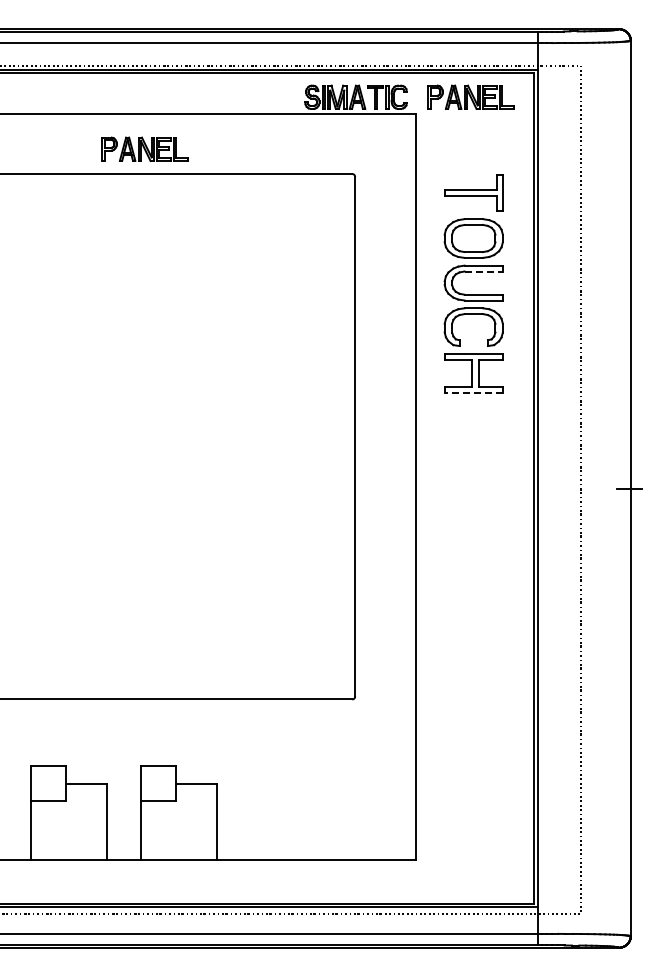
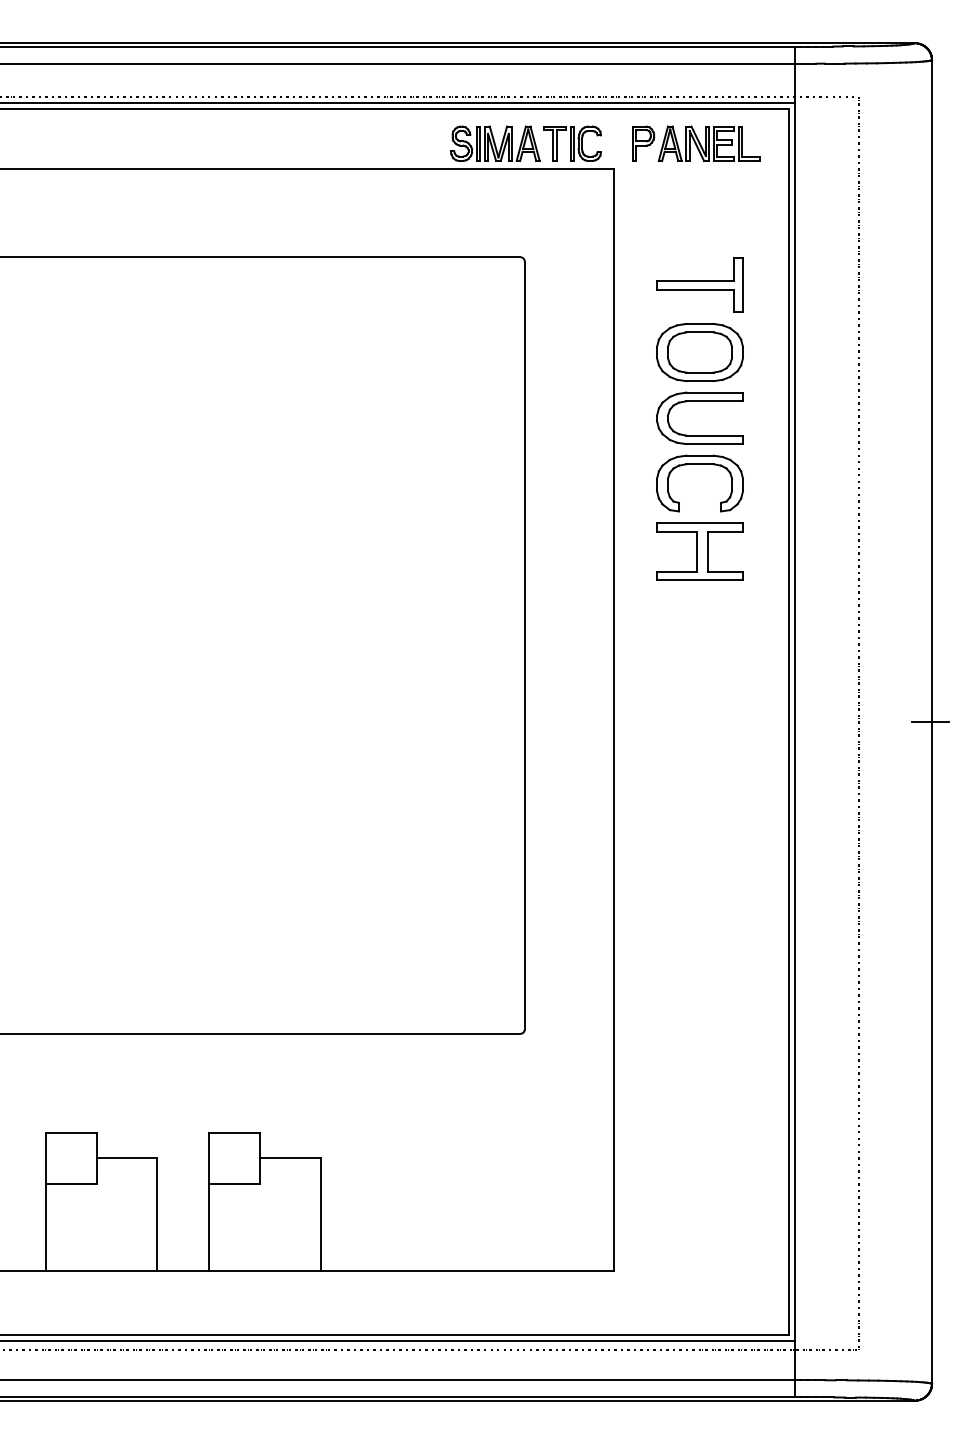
part: (144, 148) -> (213, 219), removed
line: (484, 271) -> (715, 401), dashed -> solid
line: (473, 392) -> (699, 580), dashed -> solid

